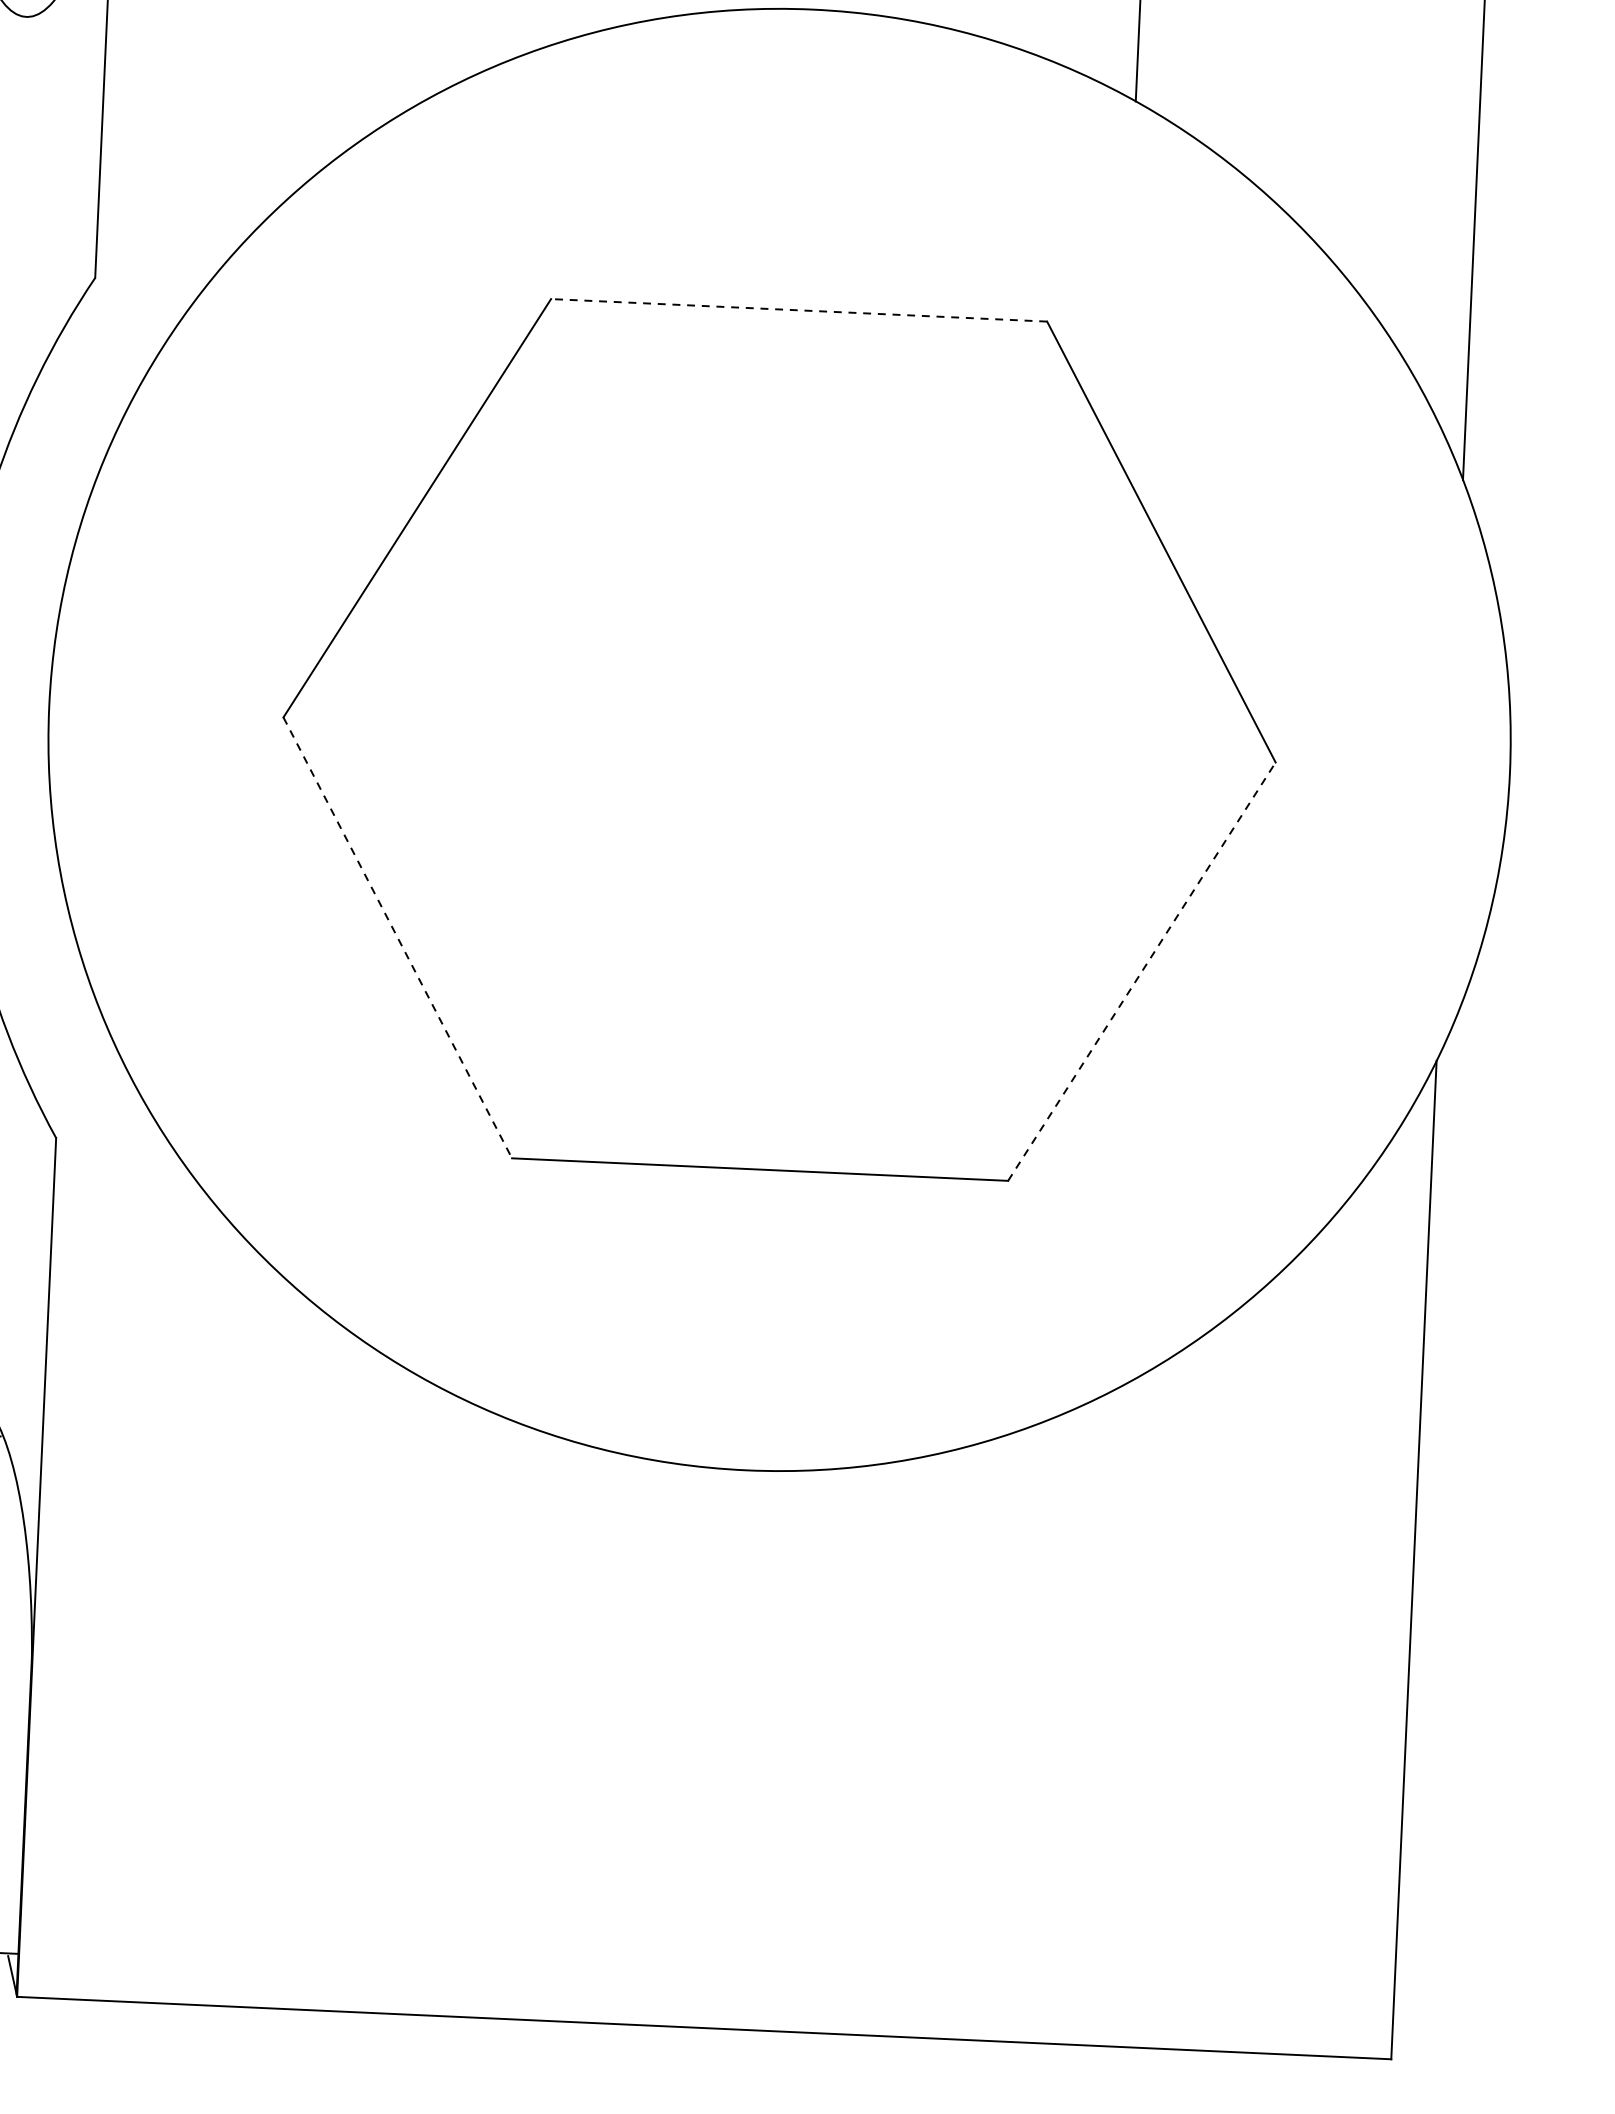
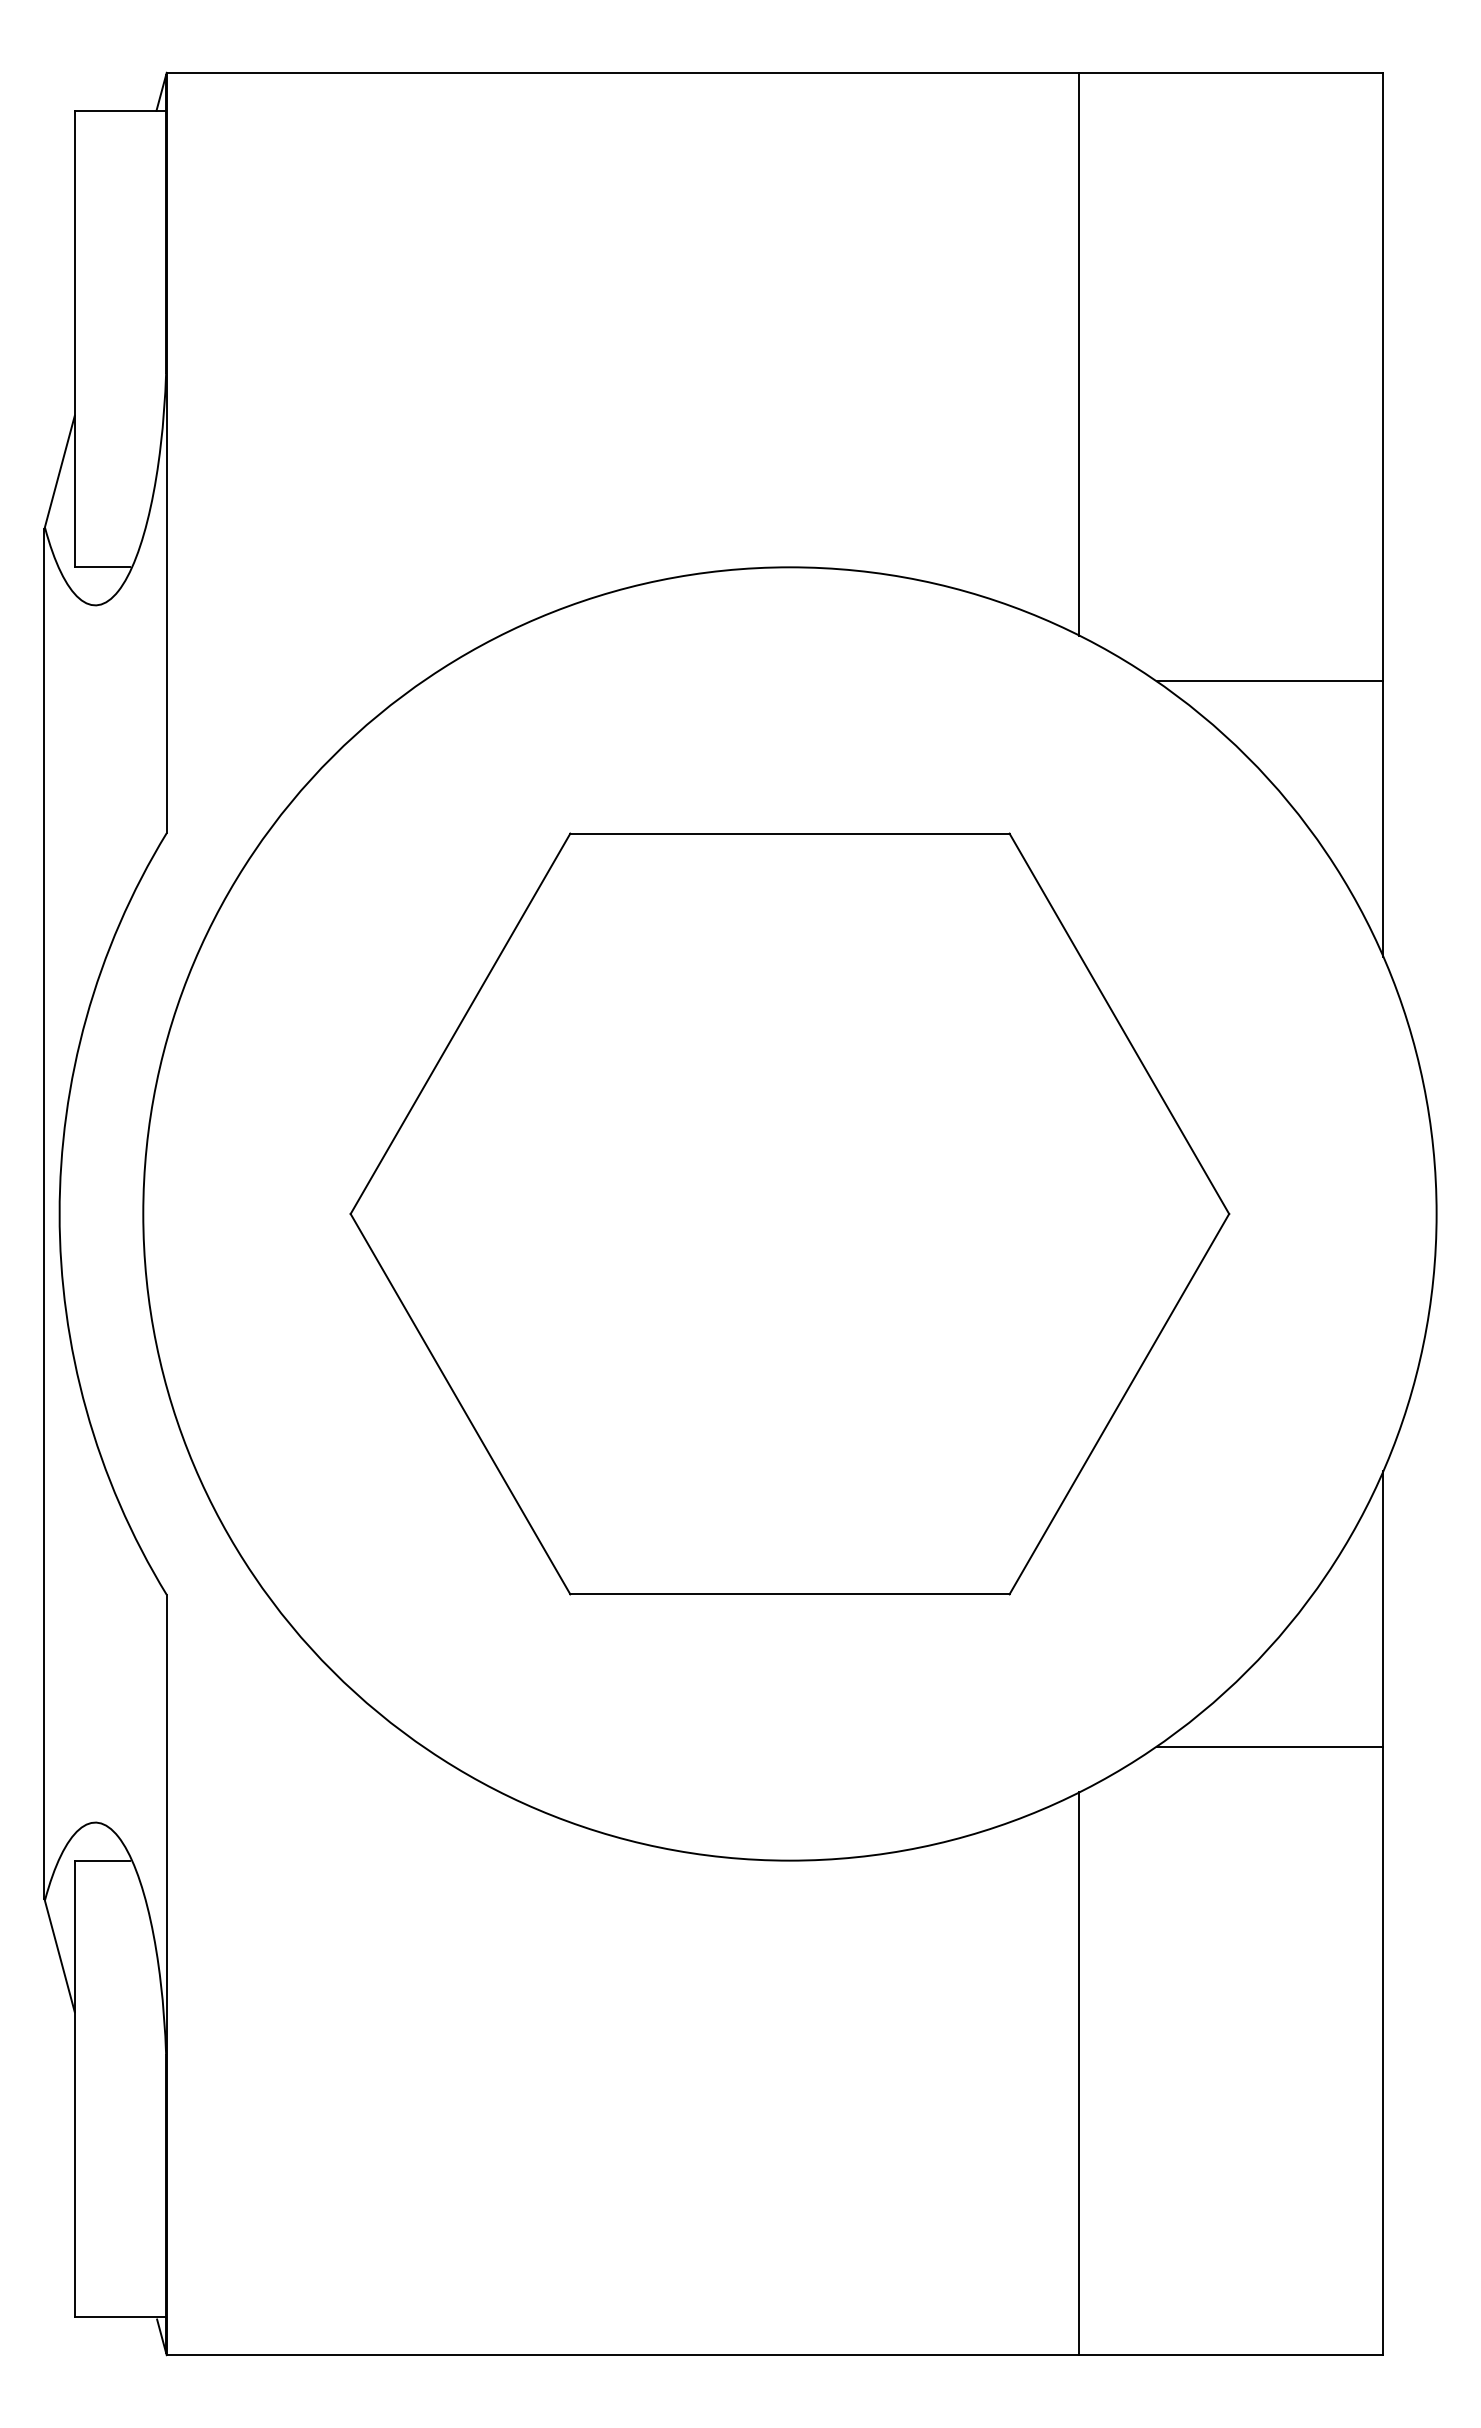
line: (1348, 163) -> (1269, 681), added
line: (798, 310) -> (789, 833), dashed -> solid
line: (397, 938) -> (460, 1404), dashed -> solid
line: (1142, 972) -> (1119, 1404), dashed -> solid
line: (1293, 1366) -> (1269, 1746), added
line: (1062, 1725) -> (1079, 2073), added

